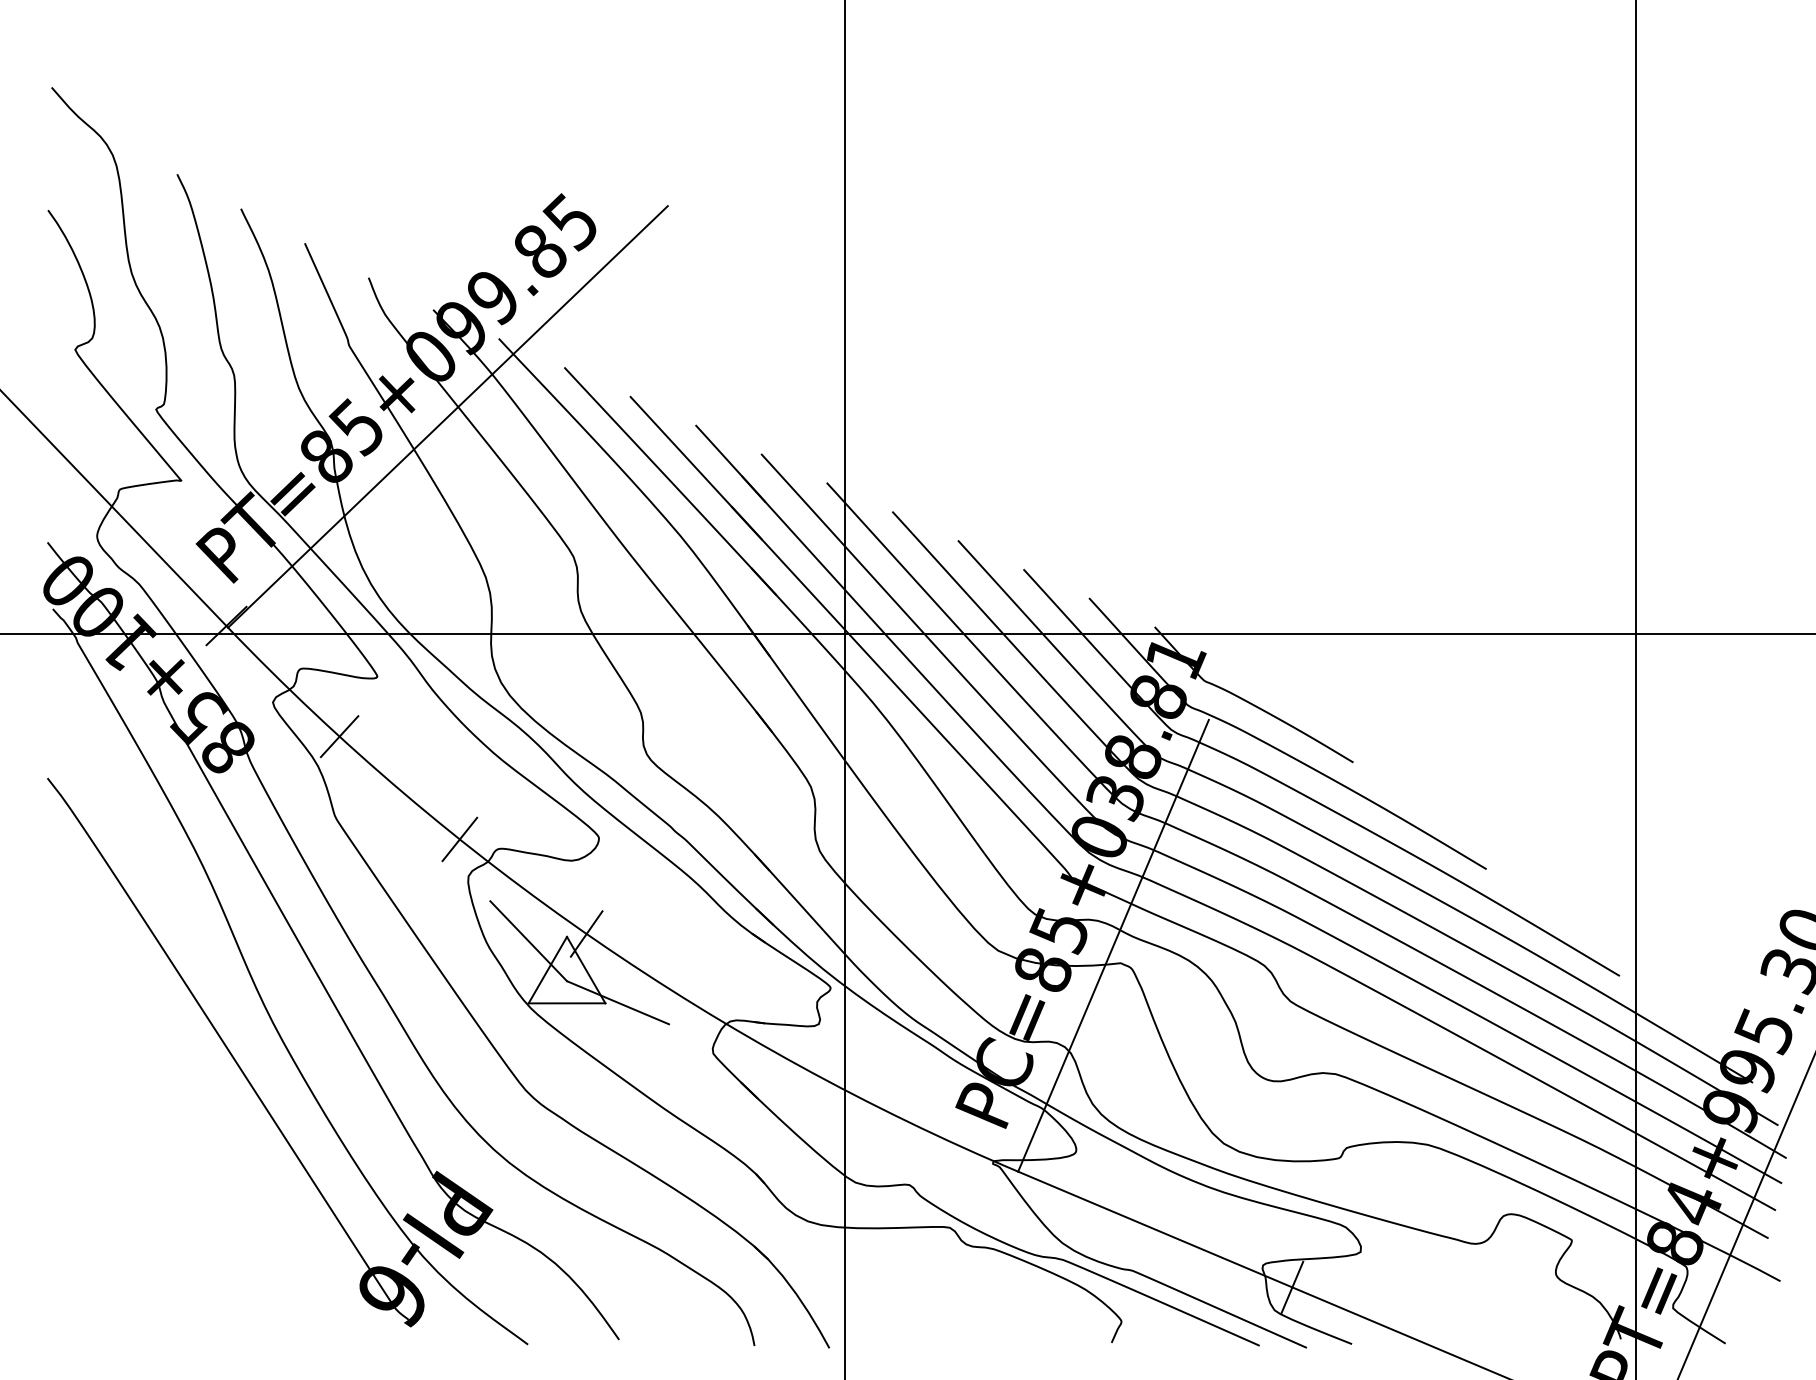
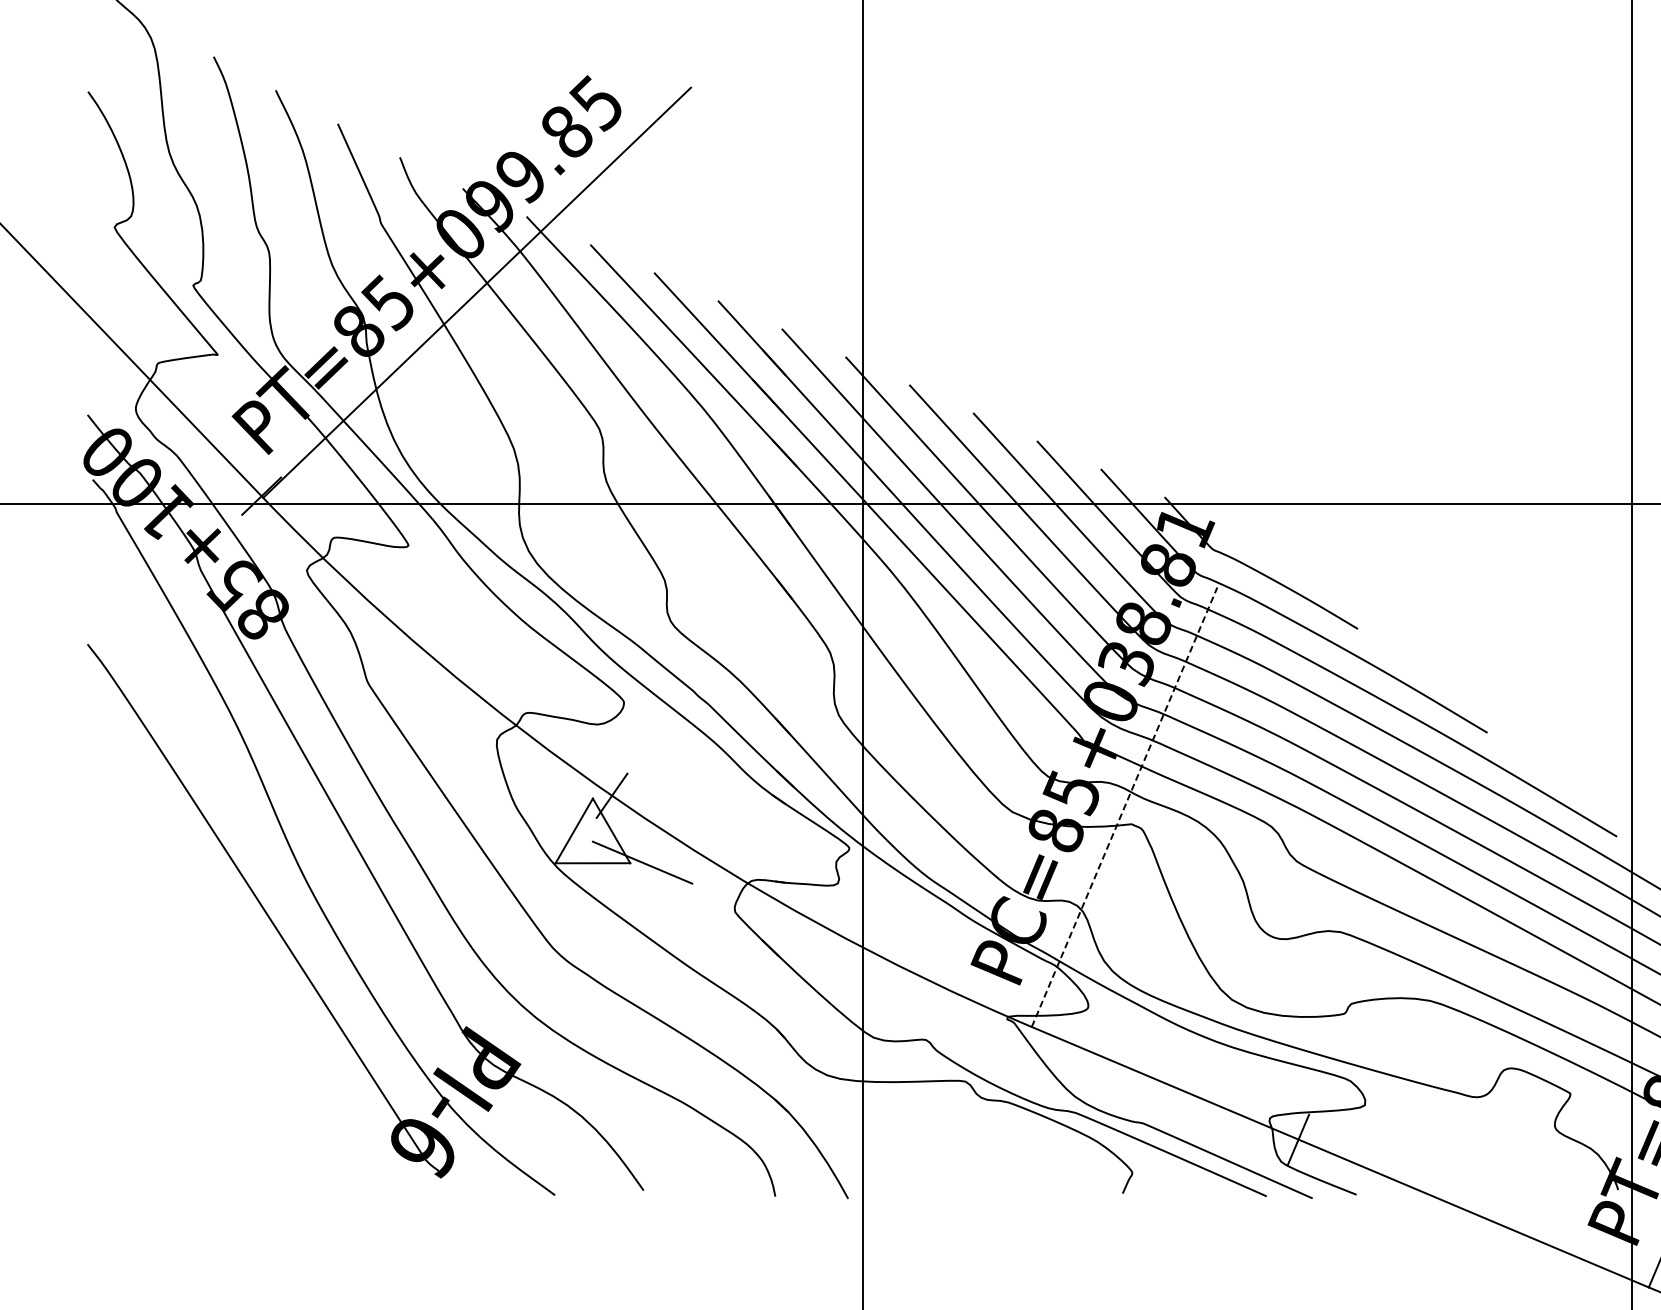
line: (339, 736) -> (371, 603), removed
line: (459, 839) -> (488, 703), removed
line: (528, 941) -> (555, 803), removed
line: (1113, 945) -> (1124, 806), solid -> dashed

